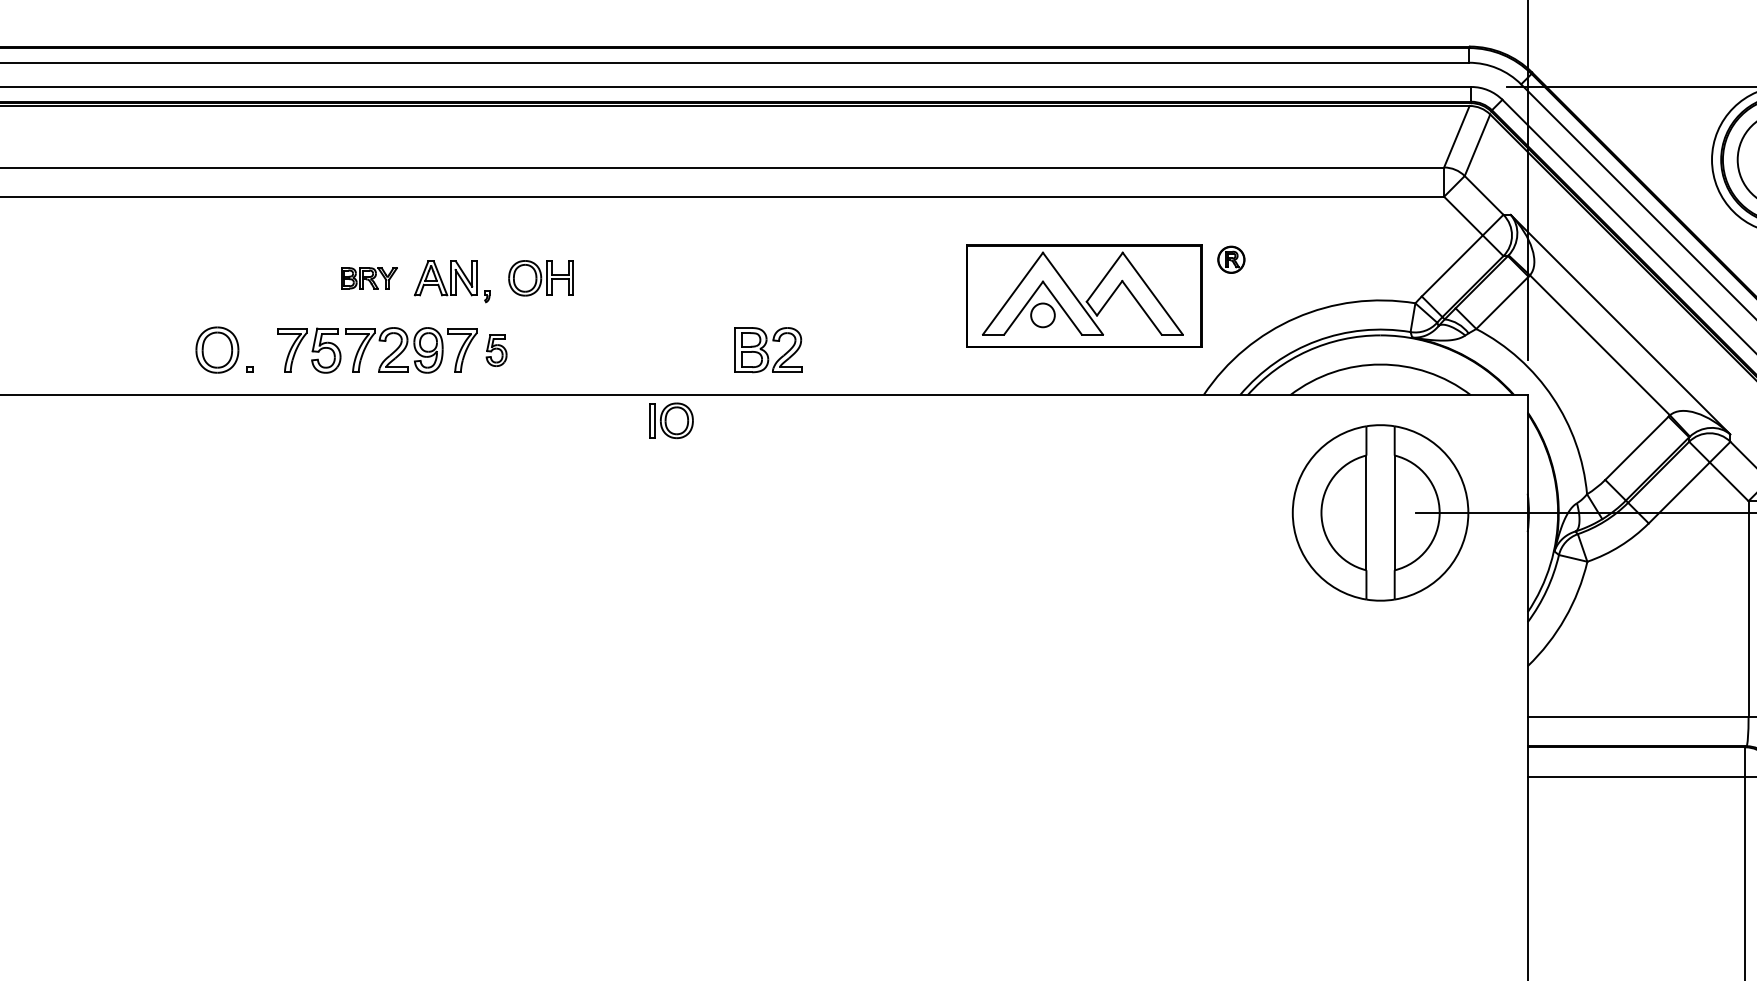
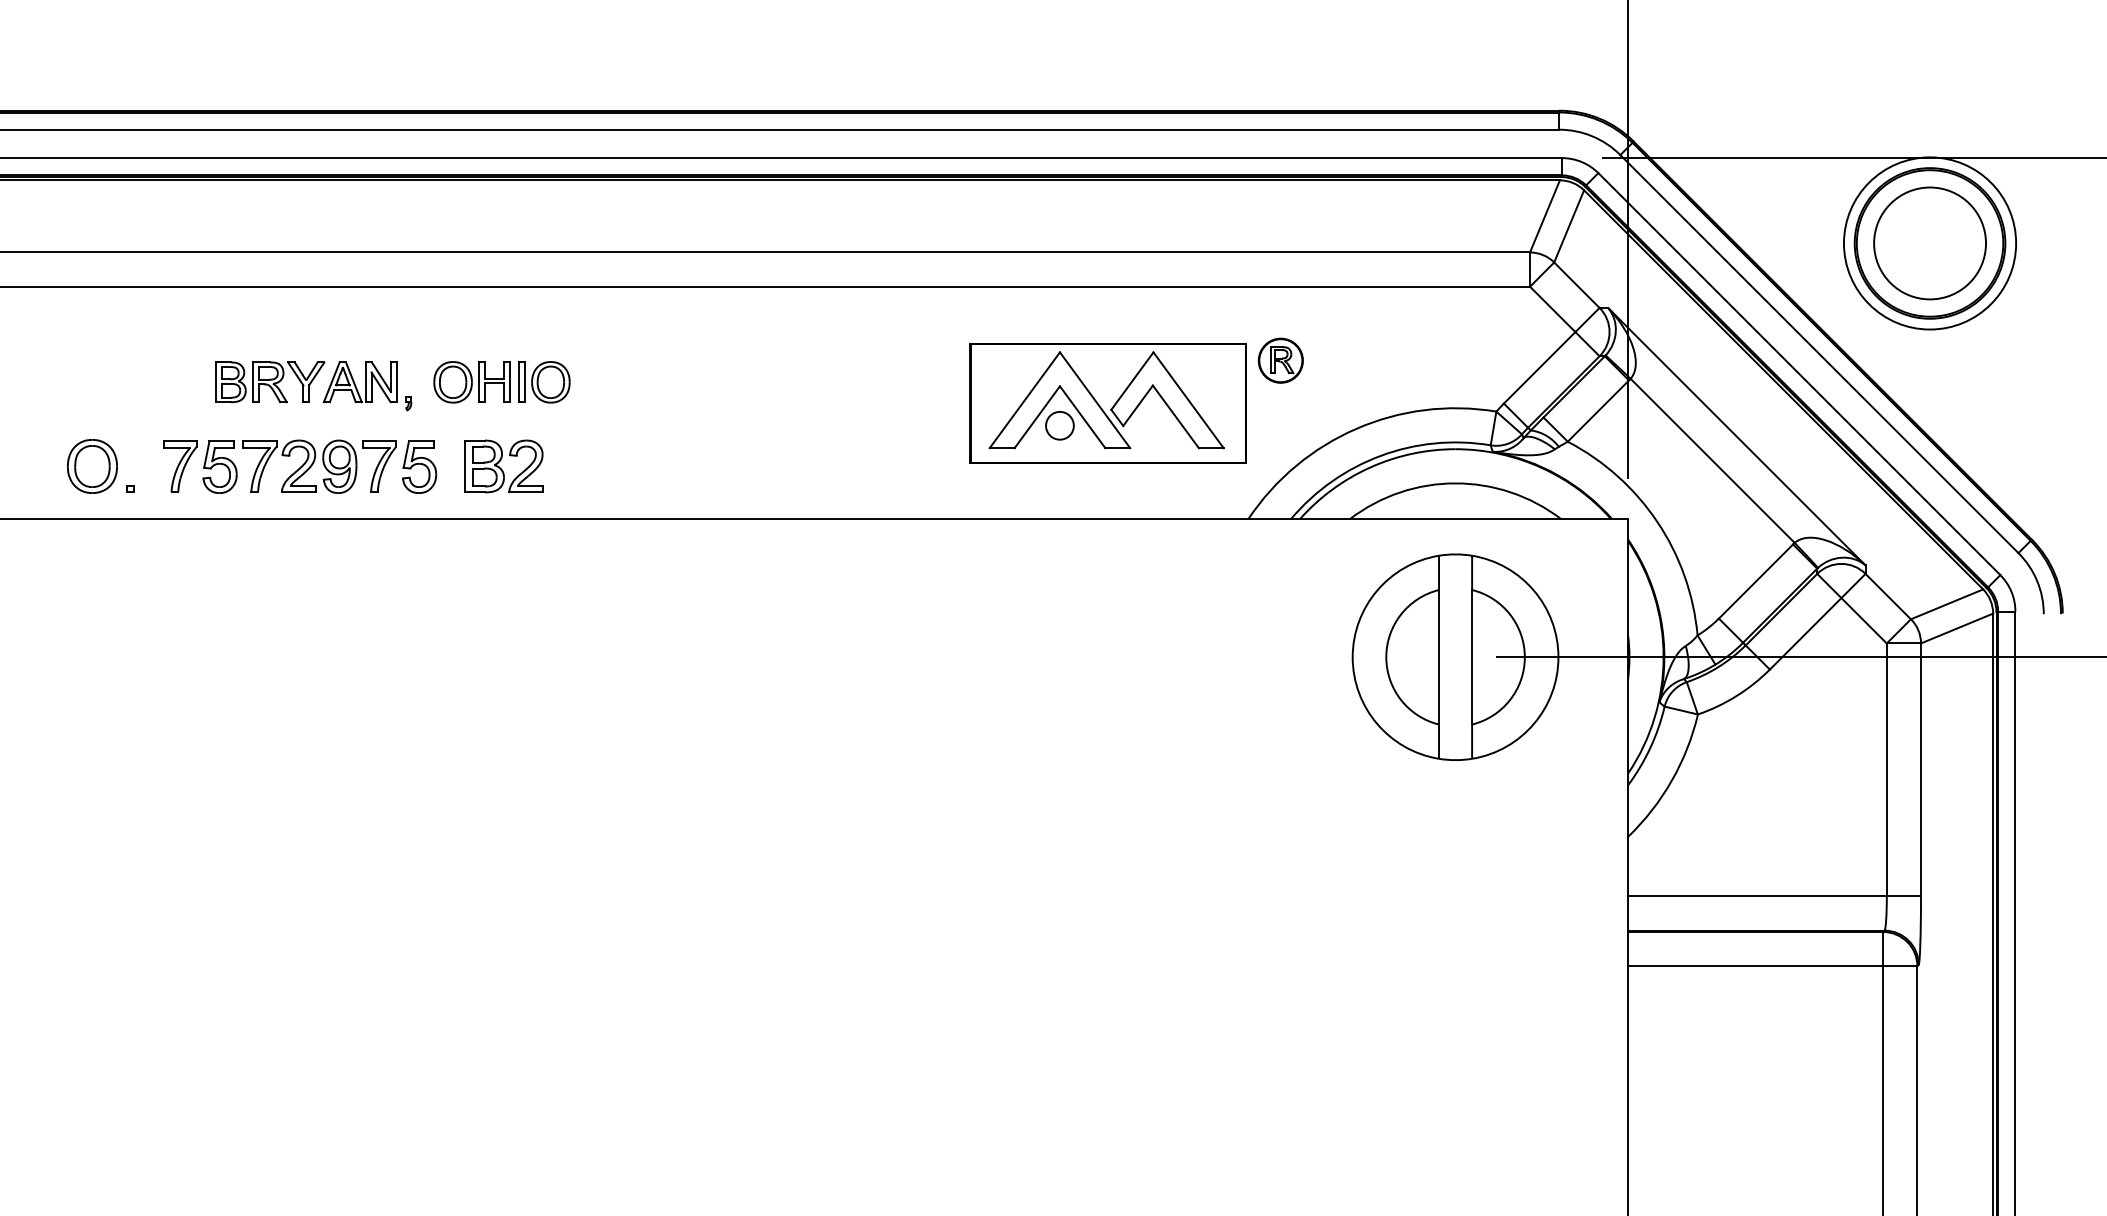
part: (1231, 259) -> (1280, 360), size x1.43
part: (369, 278) -> (270, 382), size x1.67
part: (496, 350) -> (419, 466), size x1.43
part: (767, 350) -> (503, 466), moved
part: (671, 420) -> (544, 382), moved

